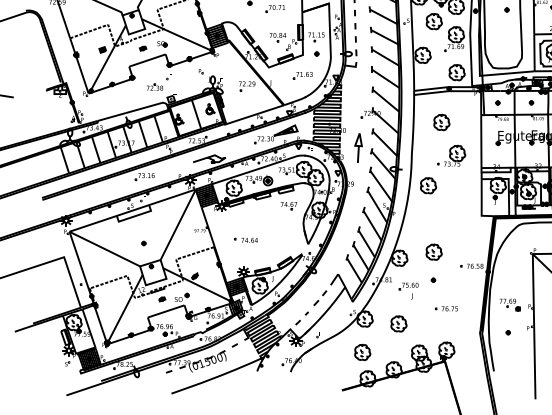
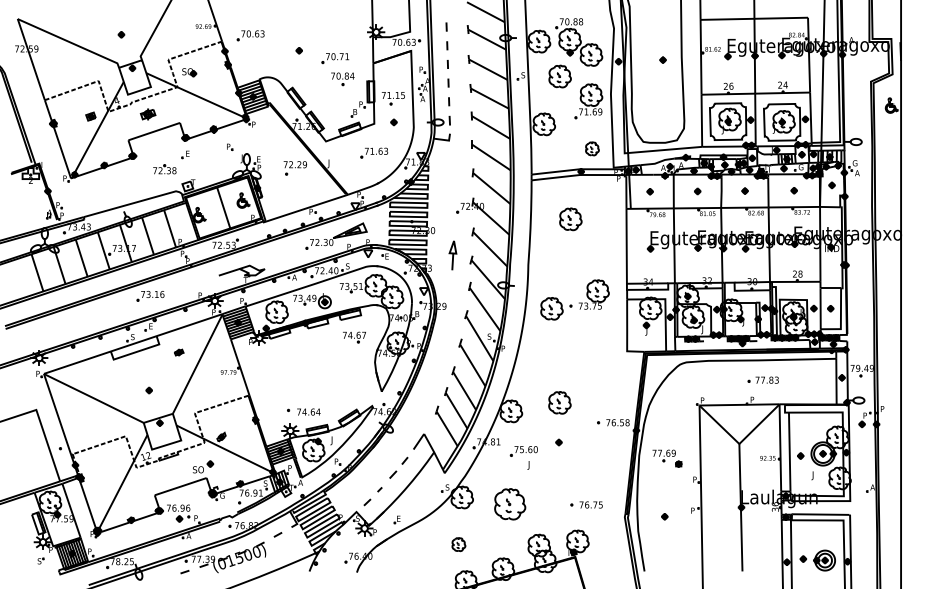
part: (277, 37) -> (342, 79), moved
part: (162, 44) -> (189, 72), moved
part: (142, 48) -> (147, 114), size x1.6
part: (457, 72) -> (592, 148), size x0.6
part: (358, 148) -> (452, 255), size x0.7
part: (451, 155) -> (589, 294), moved
part: (245, 239) -> (303, 411), moved
part: (162, 299) -> (179, 352), moved
part: (510, 304) -> (667, 458), moved
part: (446, 308) -> (586, 504), moved
part: (398, 324) -> (509, 504), size x1.4
part: (362, 352) -> (458, 544), size x0.6

